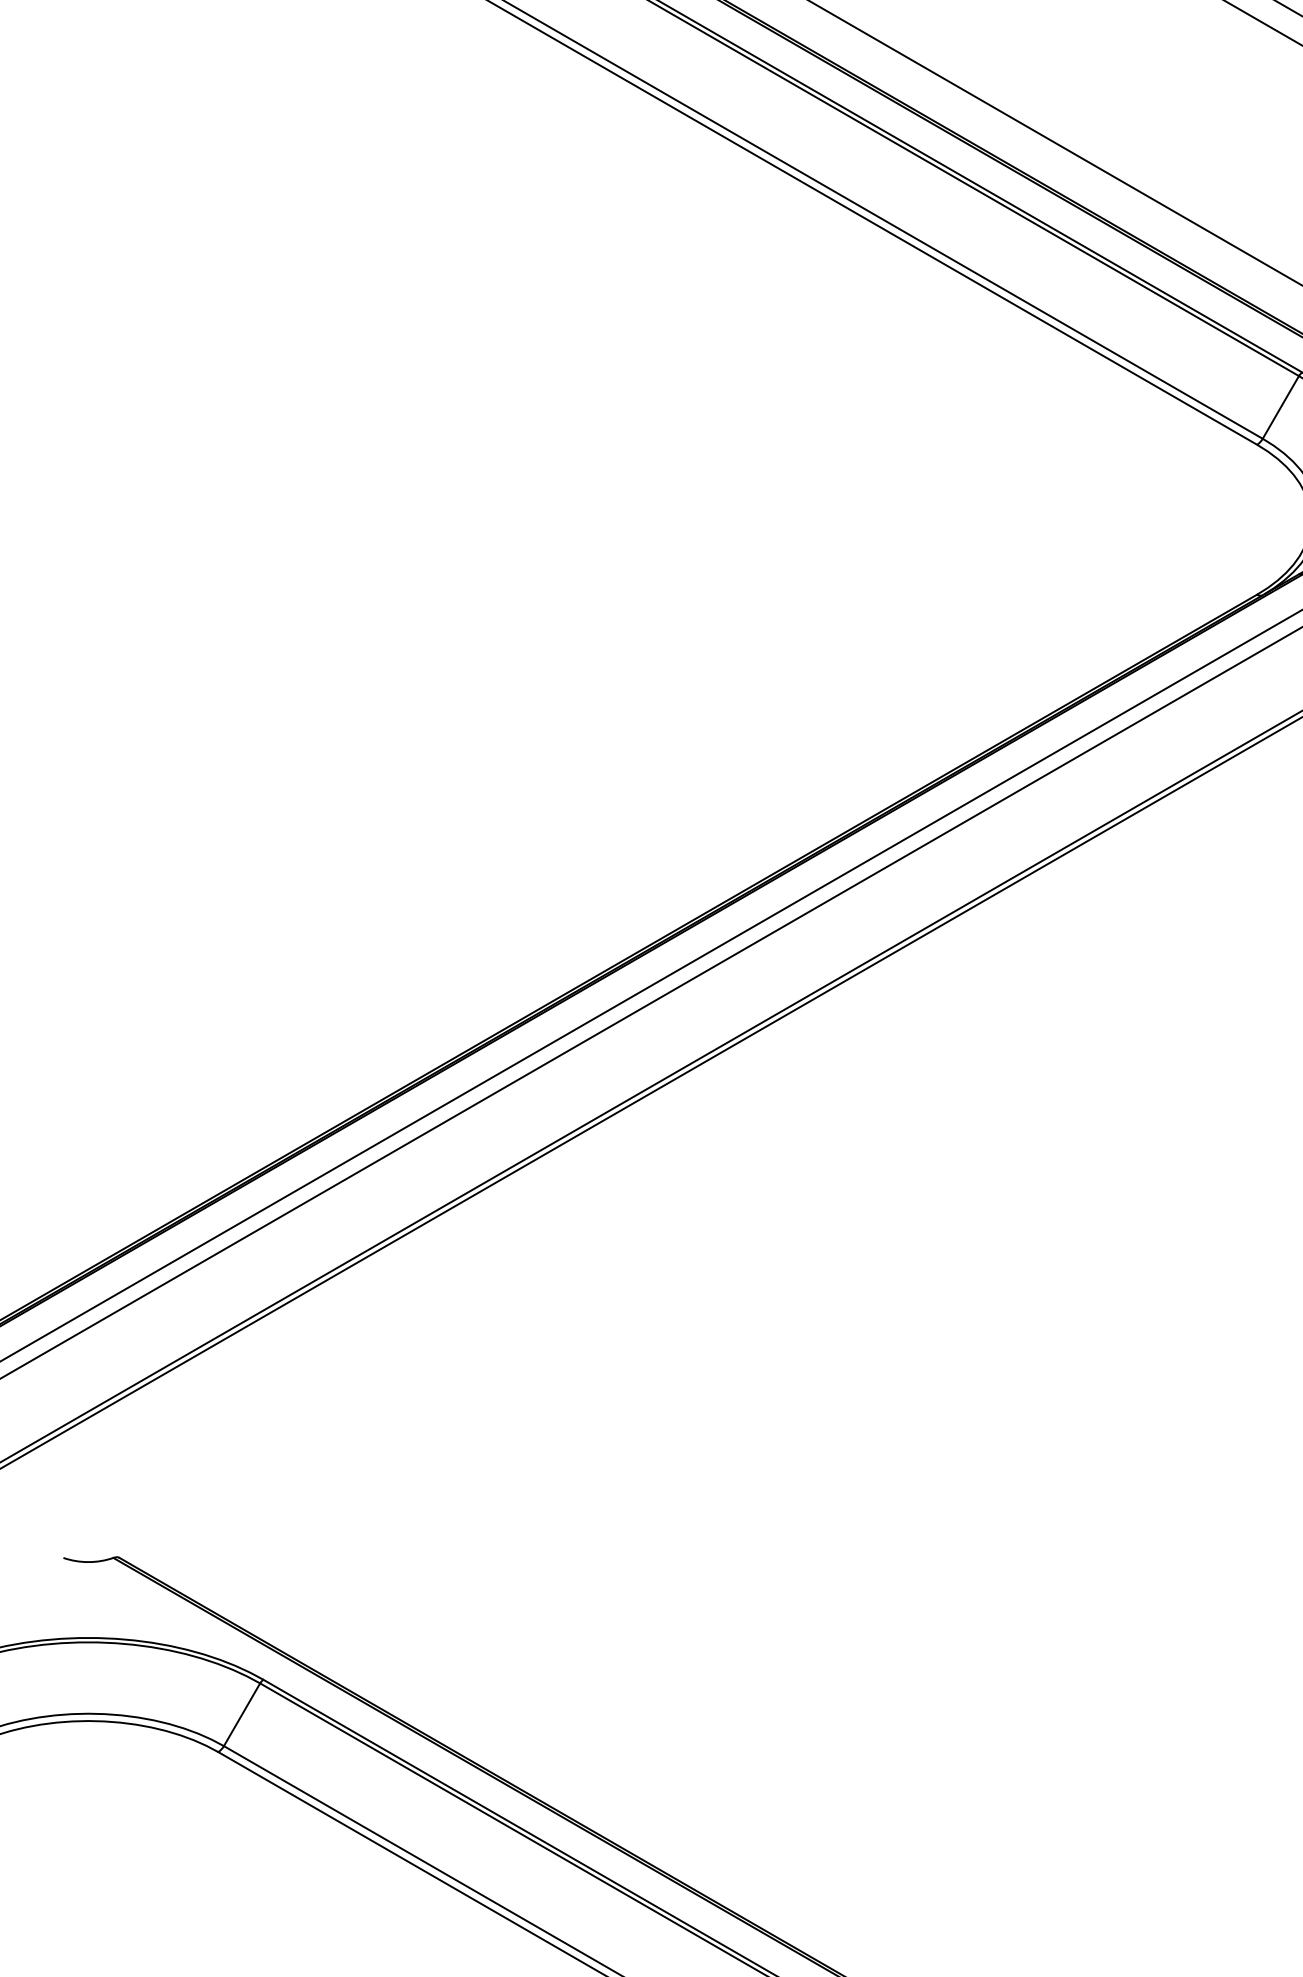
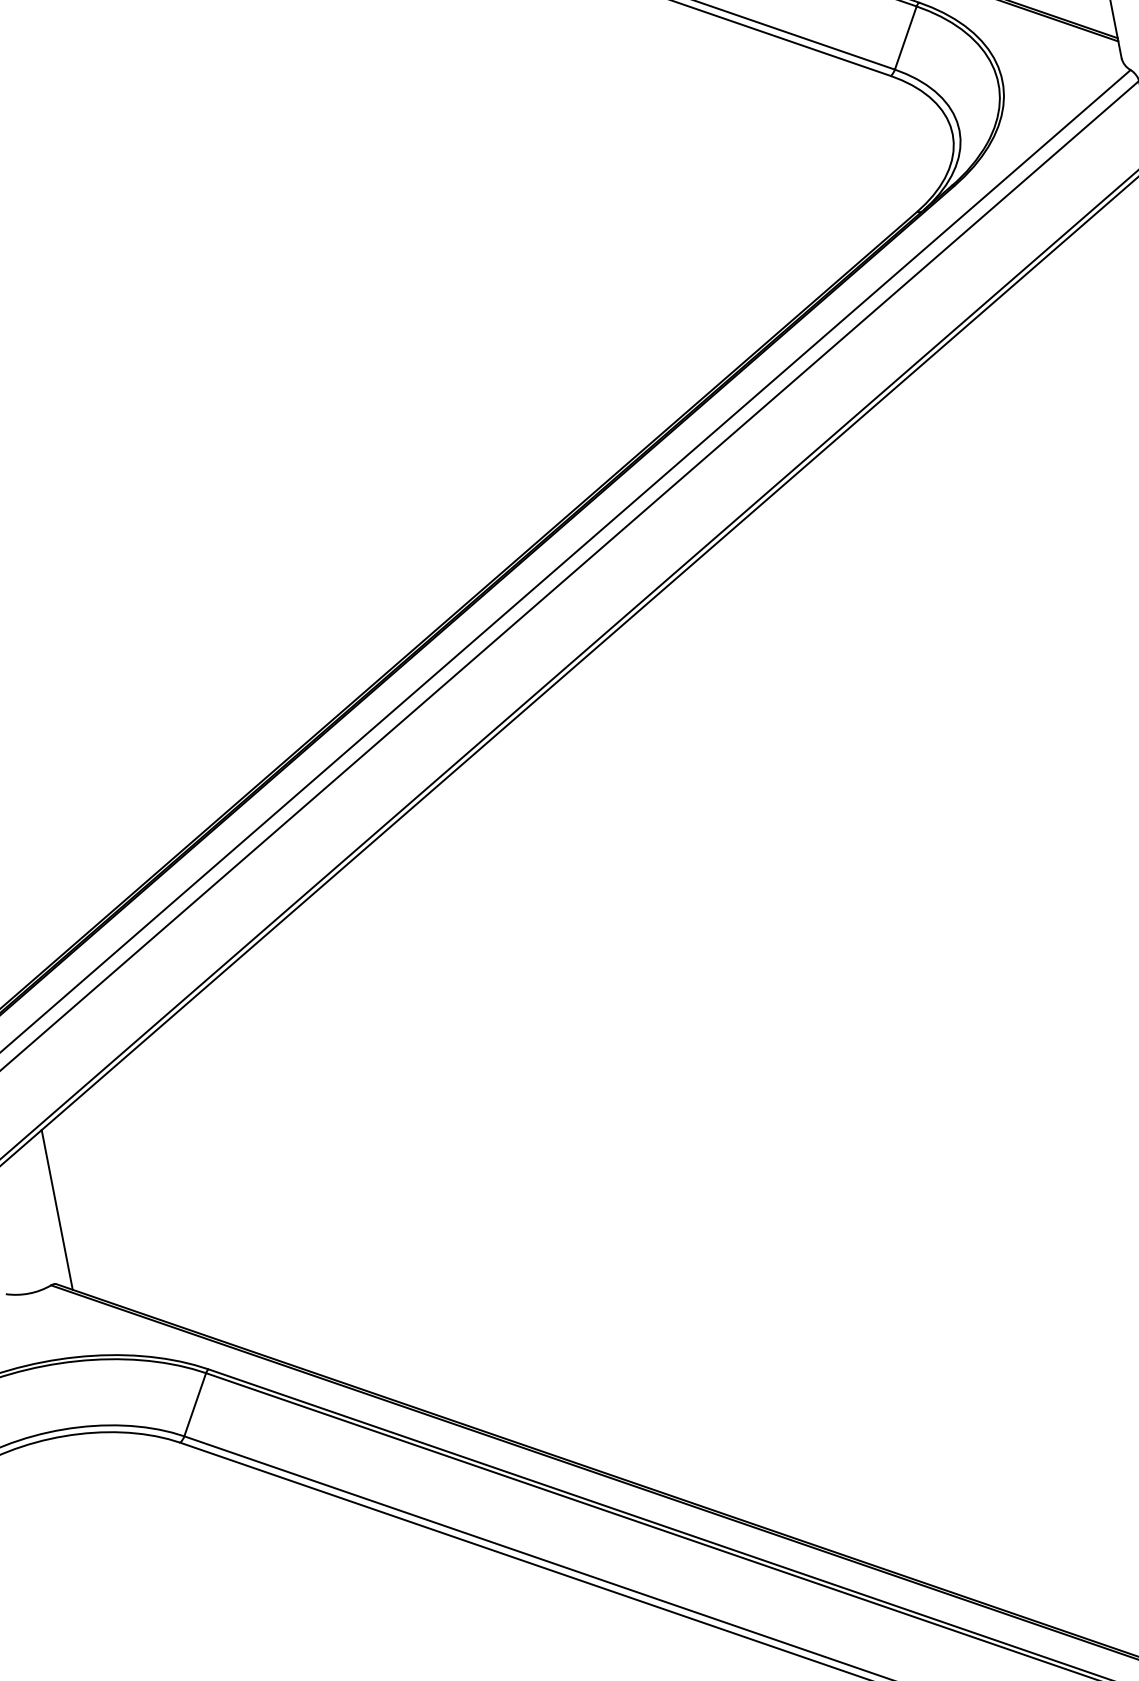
line: (135, 1478) -> (57, 1209), added

